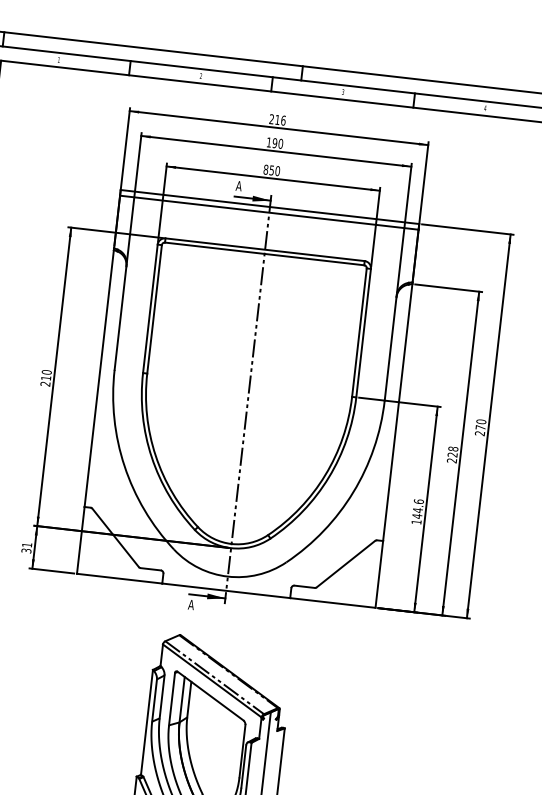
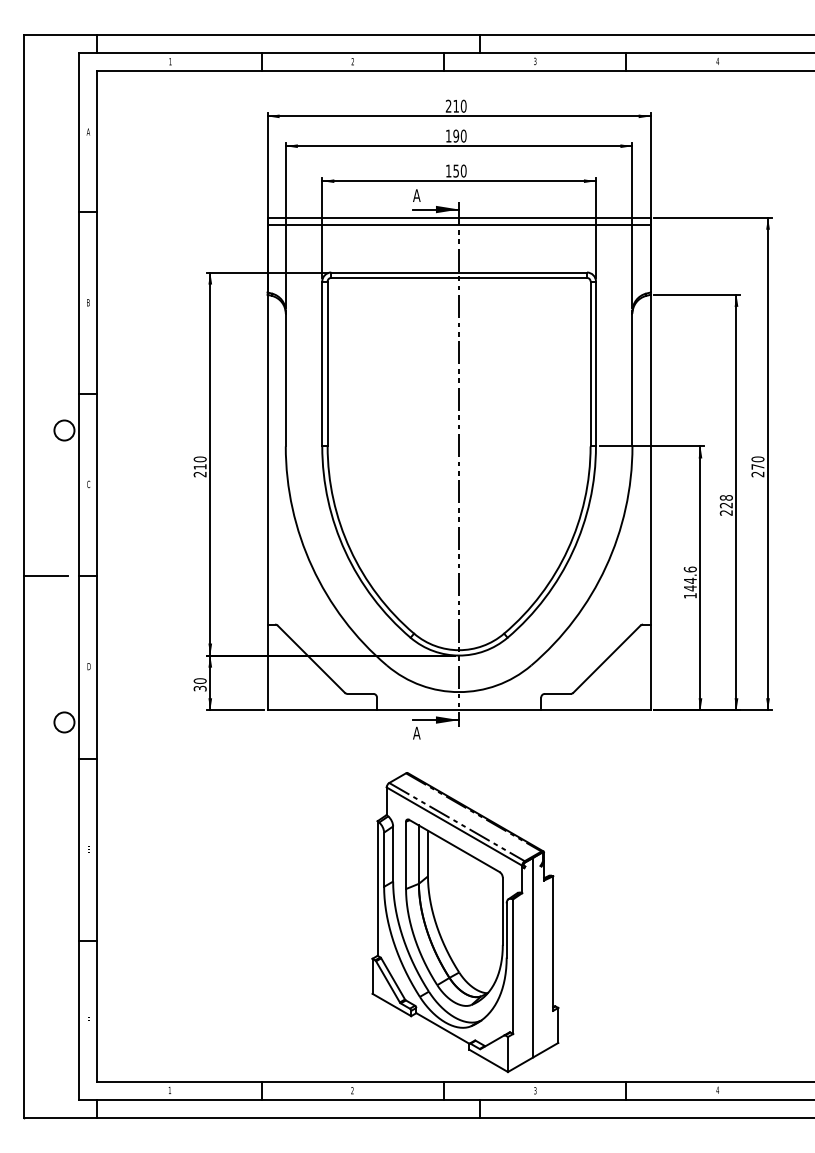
text: (283, 120) -> (463, 105), 216 -> 210
text: (265, 169) -> (448, 170), 850 -> 150
text: (26, 544) -> (199, 680), 31 -> 30

